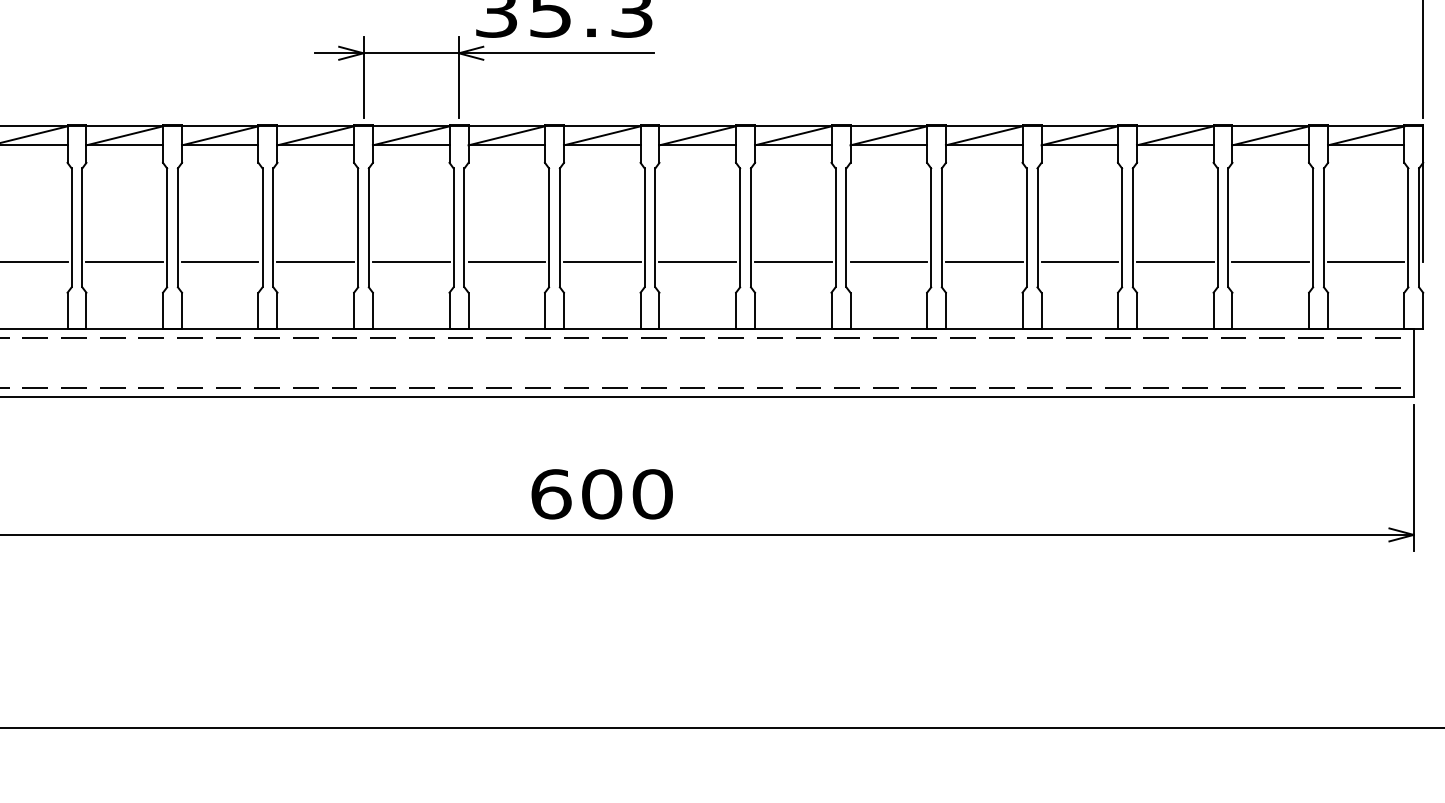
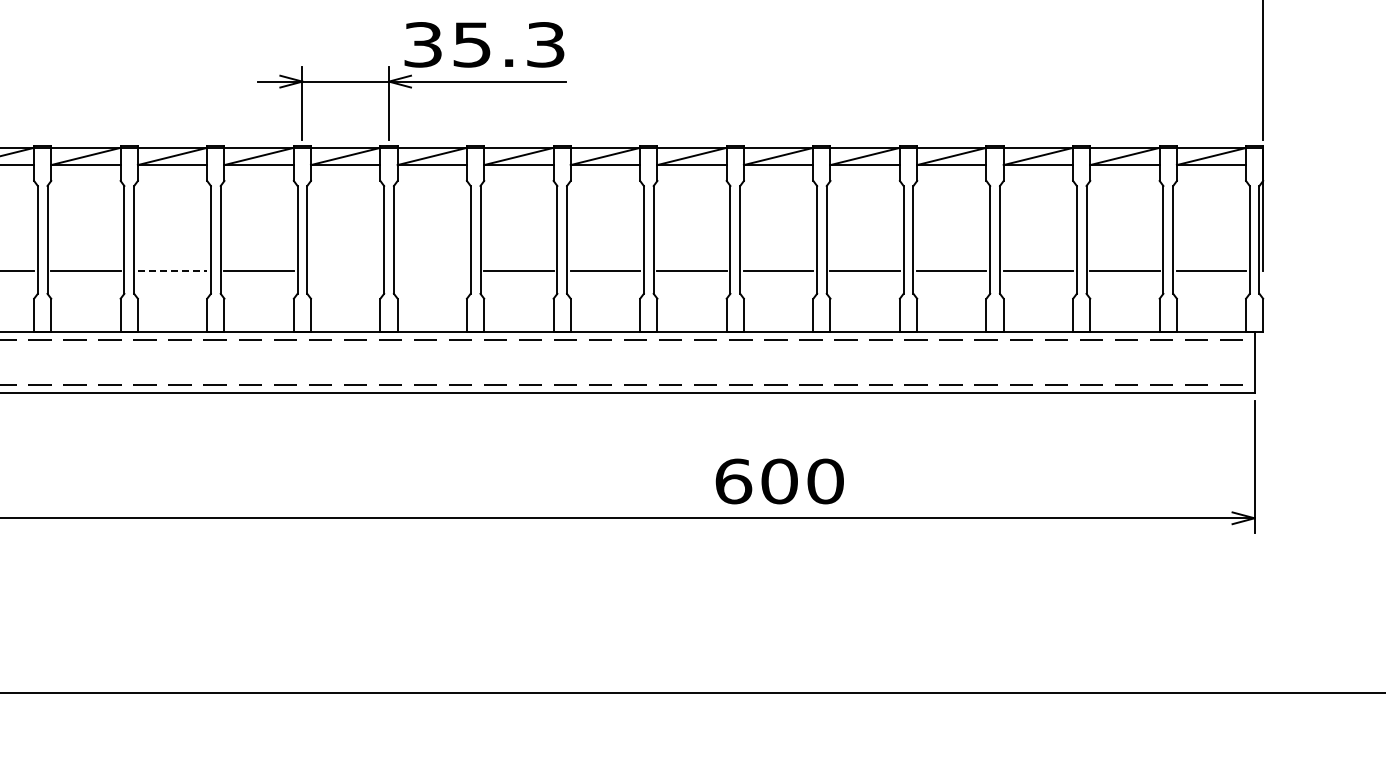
line: (220, 261) -> (172, 270), solid -> dashed
line: (411, 261) -> (345, 270), removed
line: (505, 261) -> (431, 270), removed
text: (601, 494) -> (779, 481), moved

